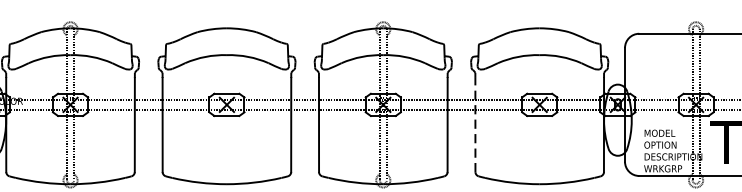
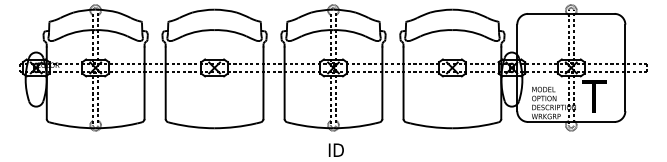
line: (475, 125) -> (403, 83), dashed -> solid

